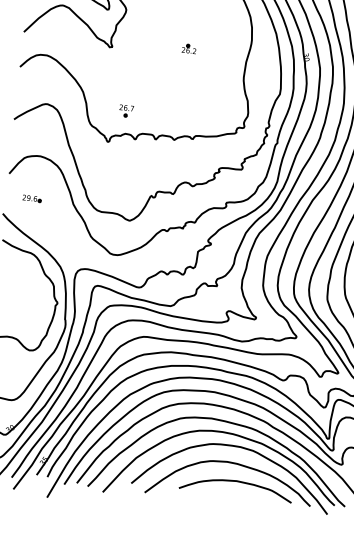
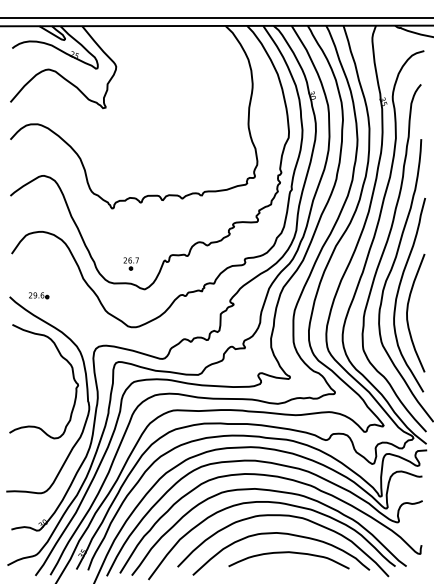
part: (189, 48) -> (187, 100), removed
part: (125, 110) -> (130, 263), moved
part: (32, 198) -> (39, 295), moved

